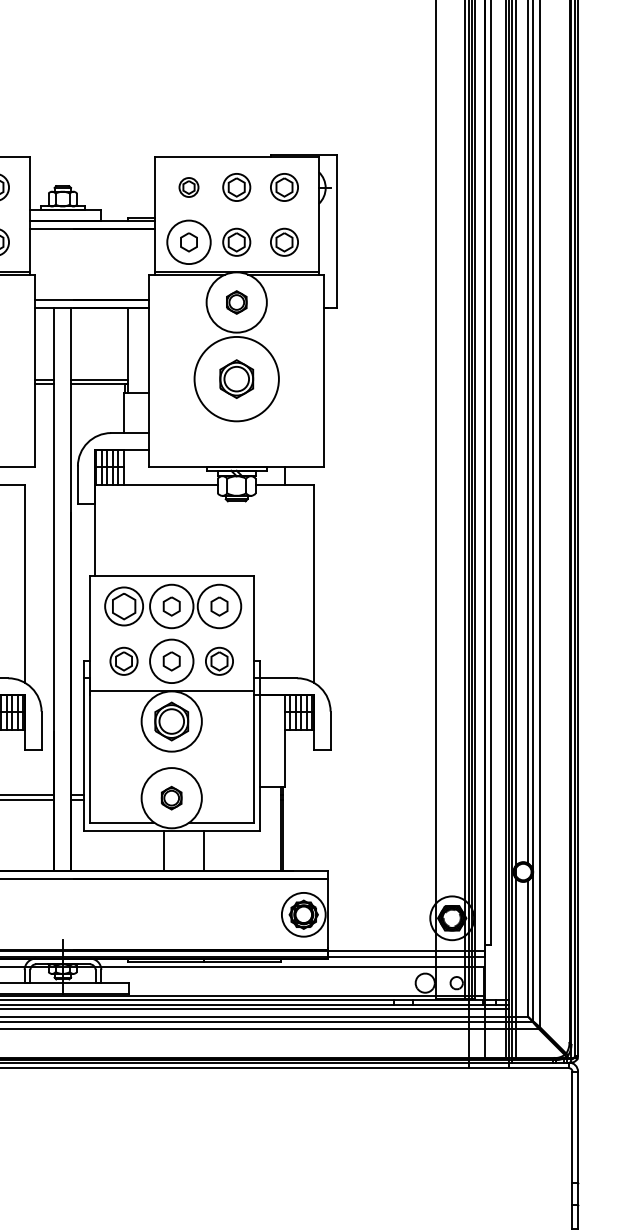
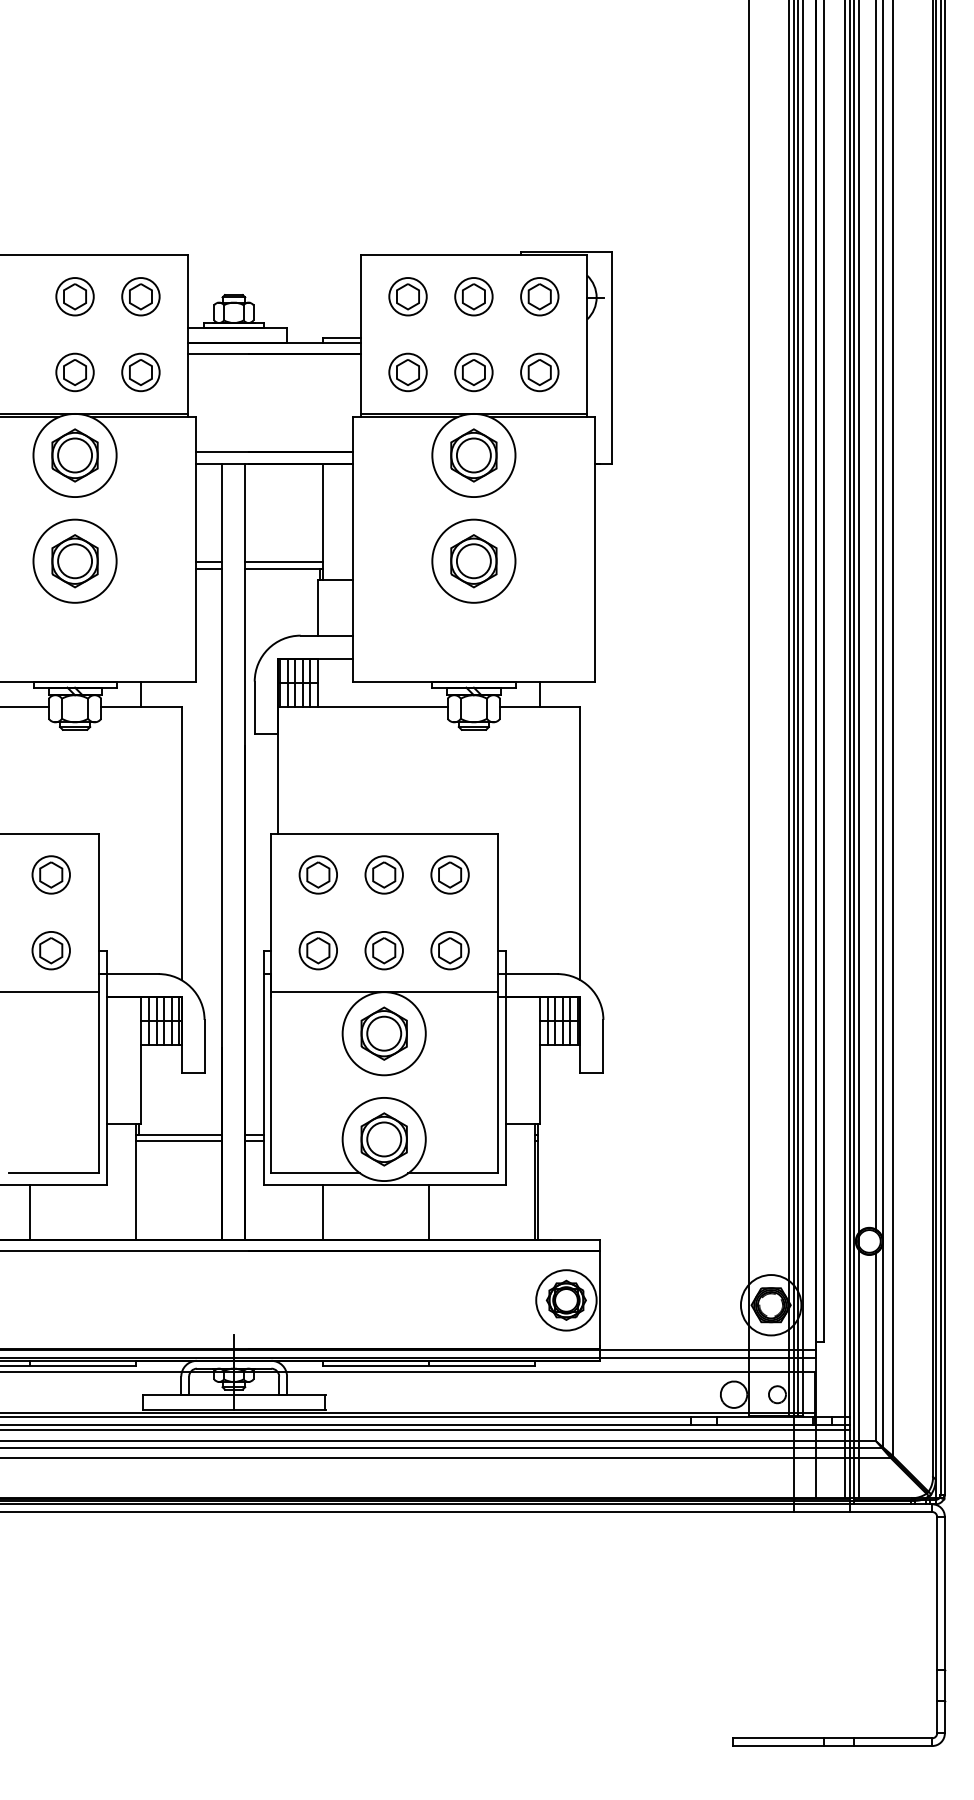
part: (188, 187) -> (407, 296), size x1.43
circle: (188, 242) -> (407, 372), size x0.62
part: (236, 302) -> (473, 455), size x1.67
circle: (236, 378) -> (473, 560), size x0.71
part: (123, 606) -> (317, 874), size x0.71
circle: (171, 606) -> (383, 874), size x0.62
circle: (219, 606) -> (449, 874), size x0.62
circle: (171, 661) -> (383, 950), size x0.62
part: (171, 798) -> (383, 1139), size x1.67
line: (163, 851) -> (323, 1212), moved

